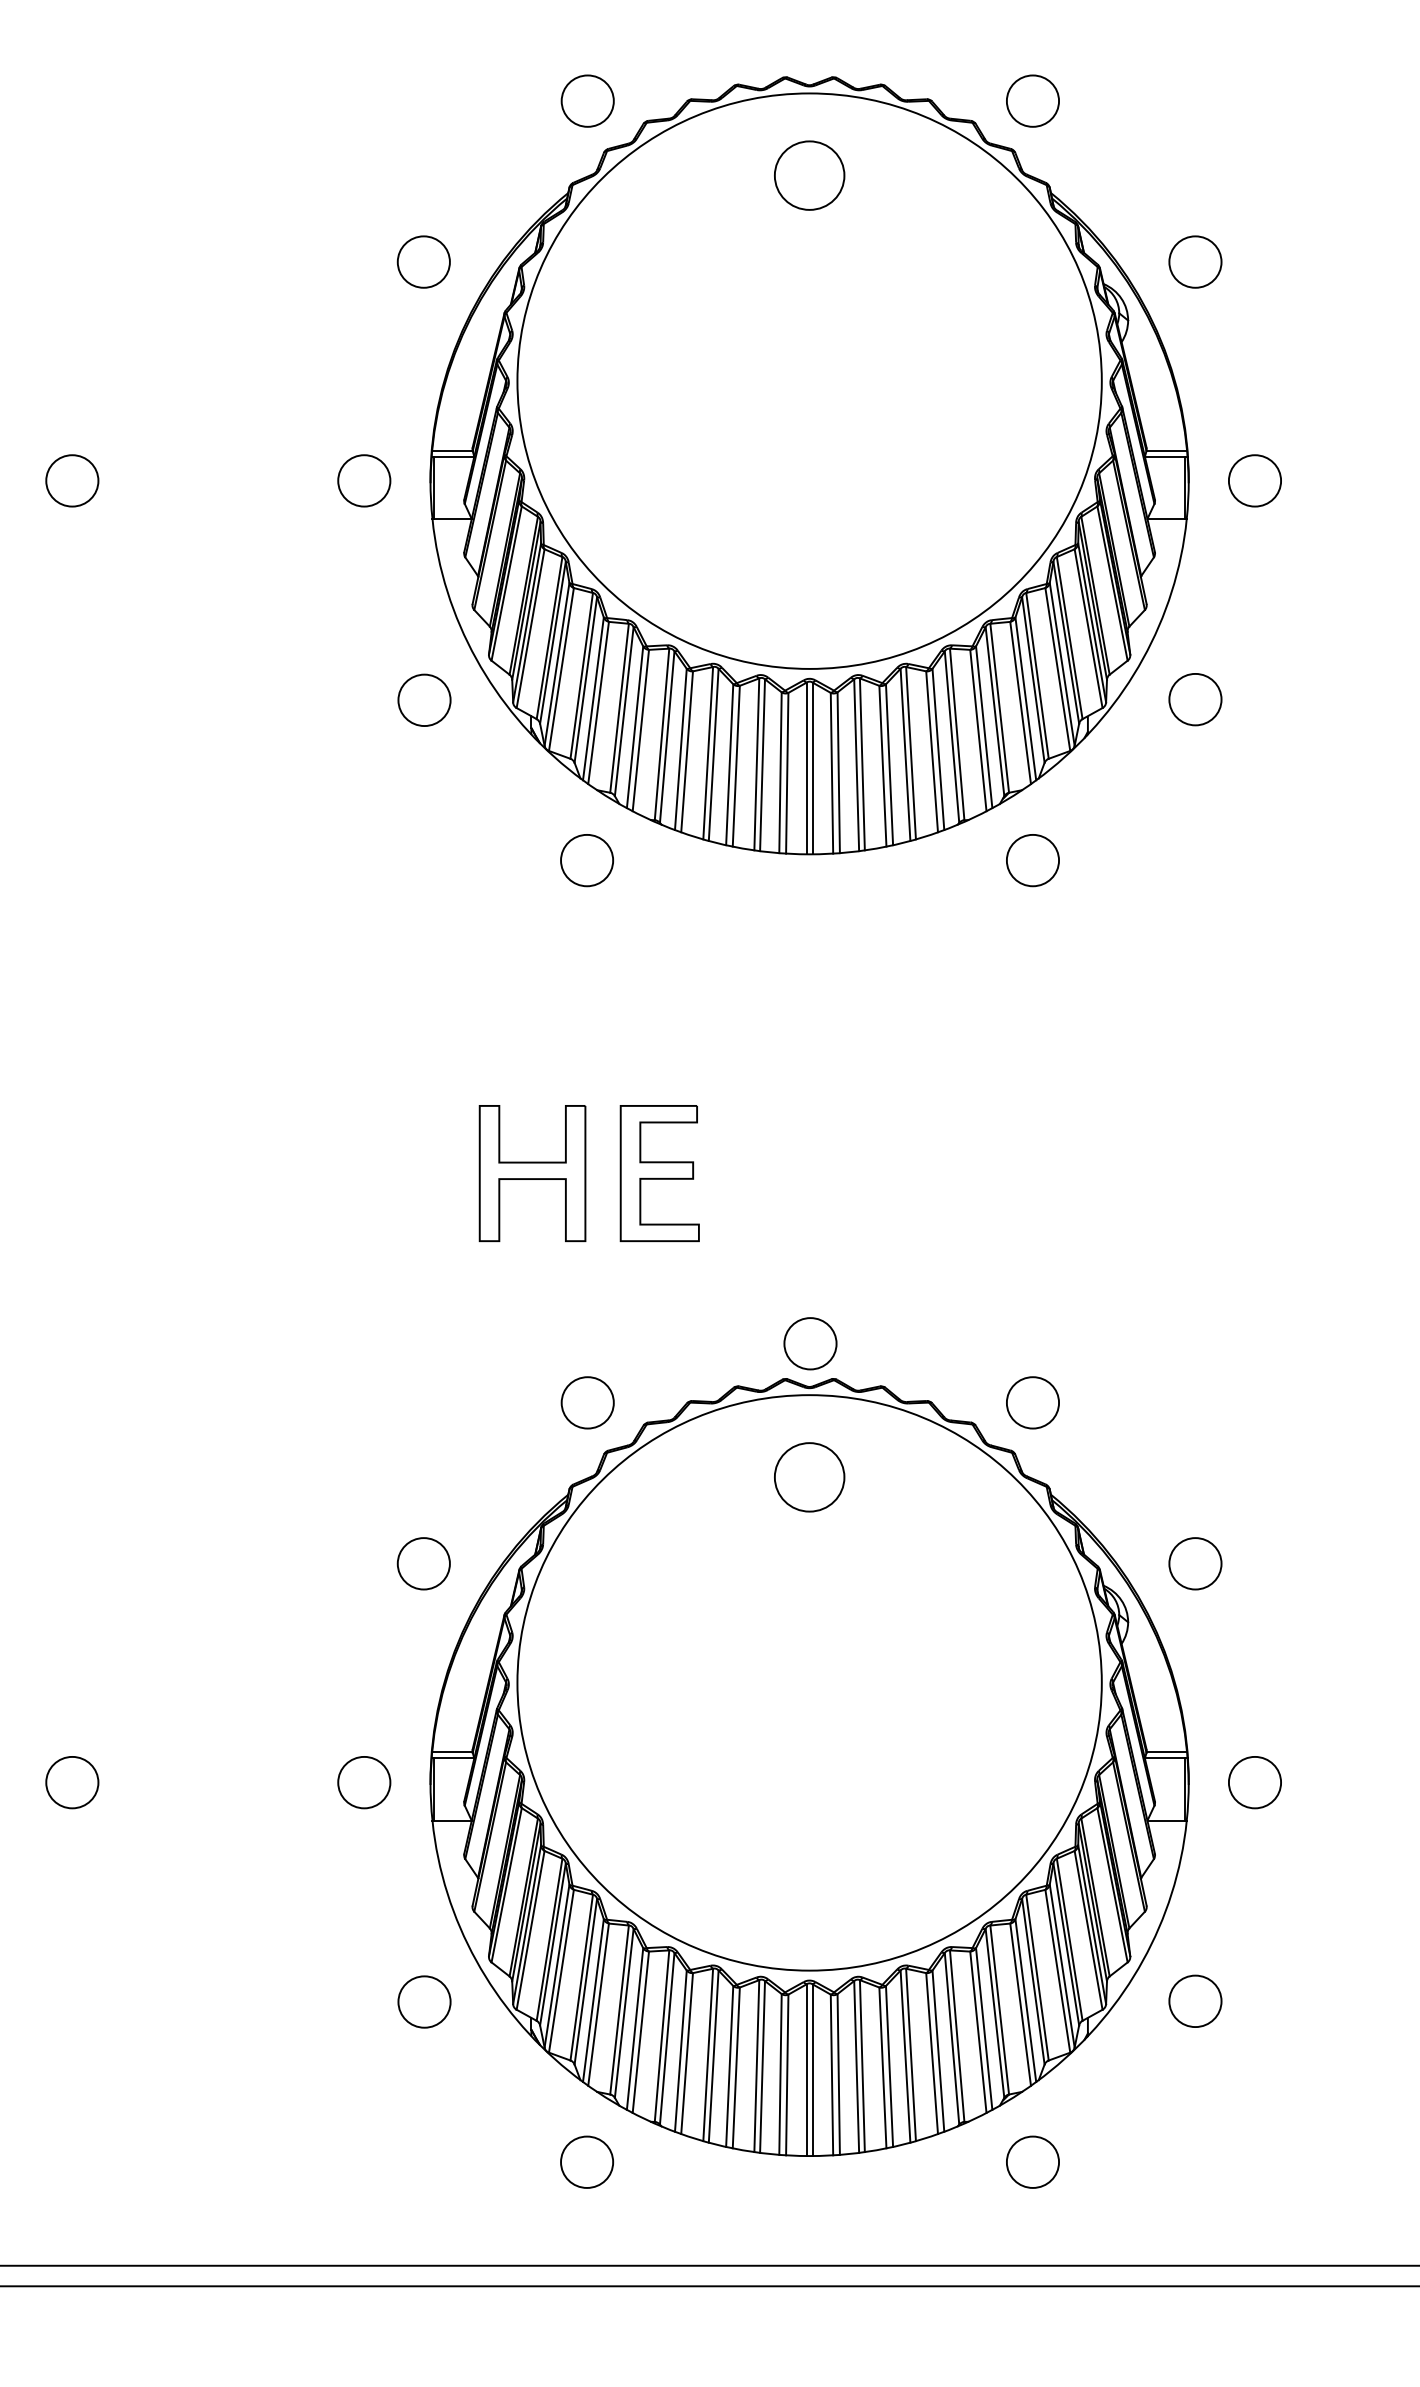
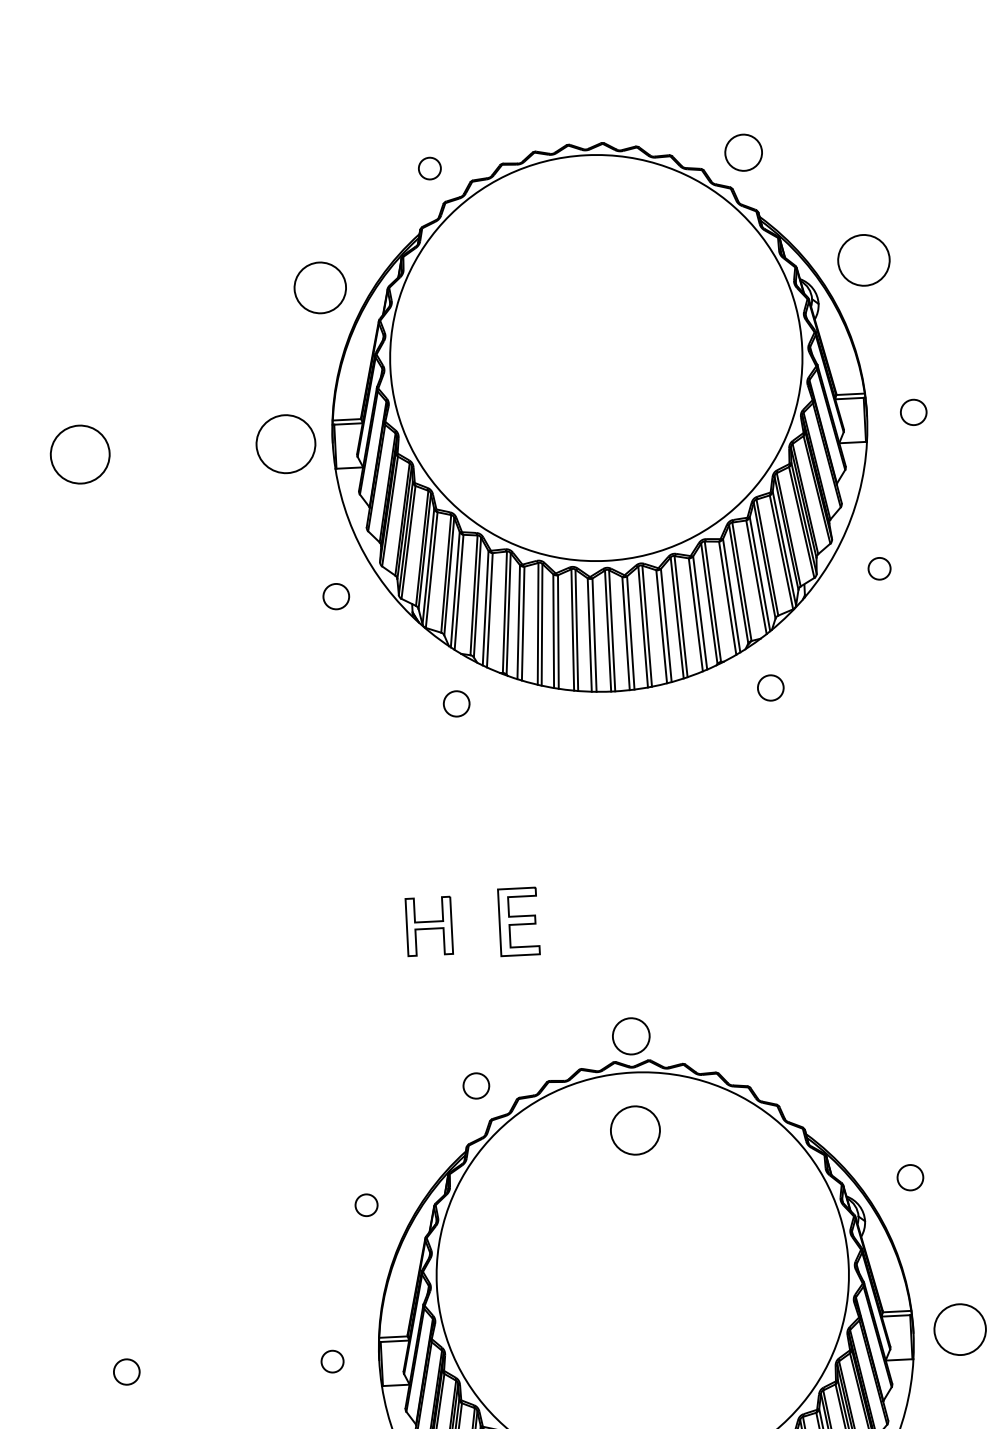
part: (587, 100) -> (429, 168), size x0.6
part: (809, 175) -> (588, 213), removed
part: (423, 261) -> (319, 287), size x1.4
part: (1195, 261) -> (863, 259), size x1.4
part: (72, 480) -> (80, 454), size x1.6
part: (364, 480) -> (286, 443), size x1.6
part: (1254, 480) -> (913, 412), size x0.7
part: (424, 699) -> (336, 596), size x0.7
part: (1195, 699) -> (879, 568), size x0.6
part: (587, 860) -> (456, 703), size x0.7
part: (1032, 860) -> (770, 687), size x0.7
part: (532, 1173) -> (429, 926), size x0.6
part: (659, 1173) -> (518, 921), size x0.7
part: (587, 1402) -> (476, 1085), size x0.7
part: (1032, 1402) -> (789, 1069), removed
part: (423, 1563) -> (366, 1205), size x0.6
part: (1195, 1563) -> (910, 1177), size x0.7
part: (72, 1782) -> (126, 1371), size x0.7
part: (364, 1782) -> (332, 1361), size x0.6
part: (1254, 1782) -> (959, 1329), size x1.4

